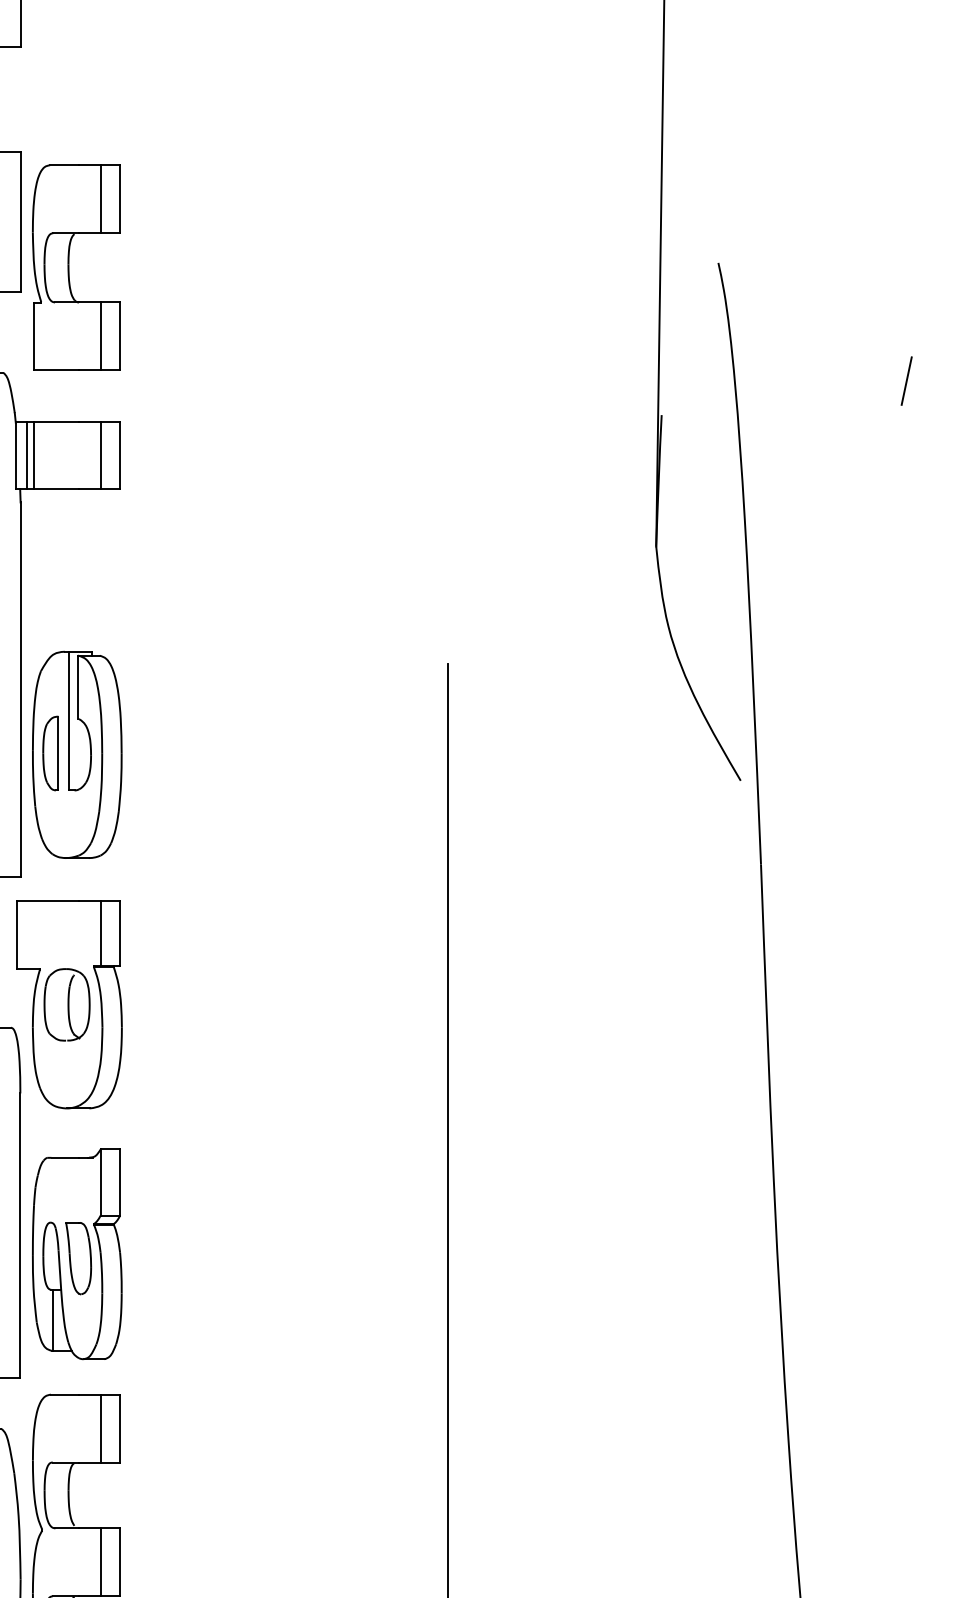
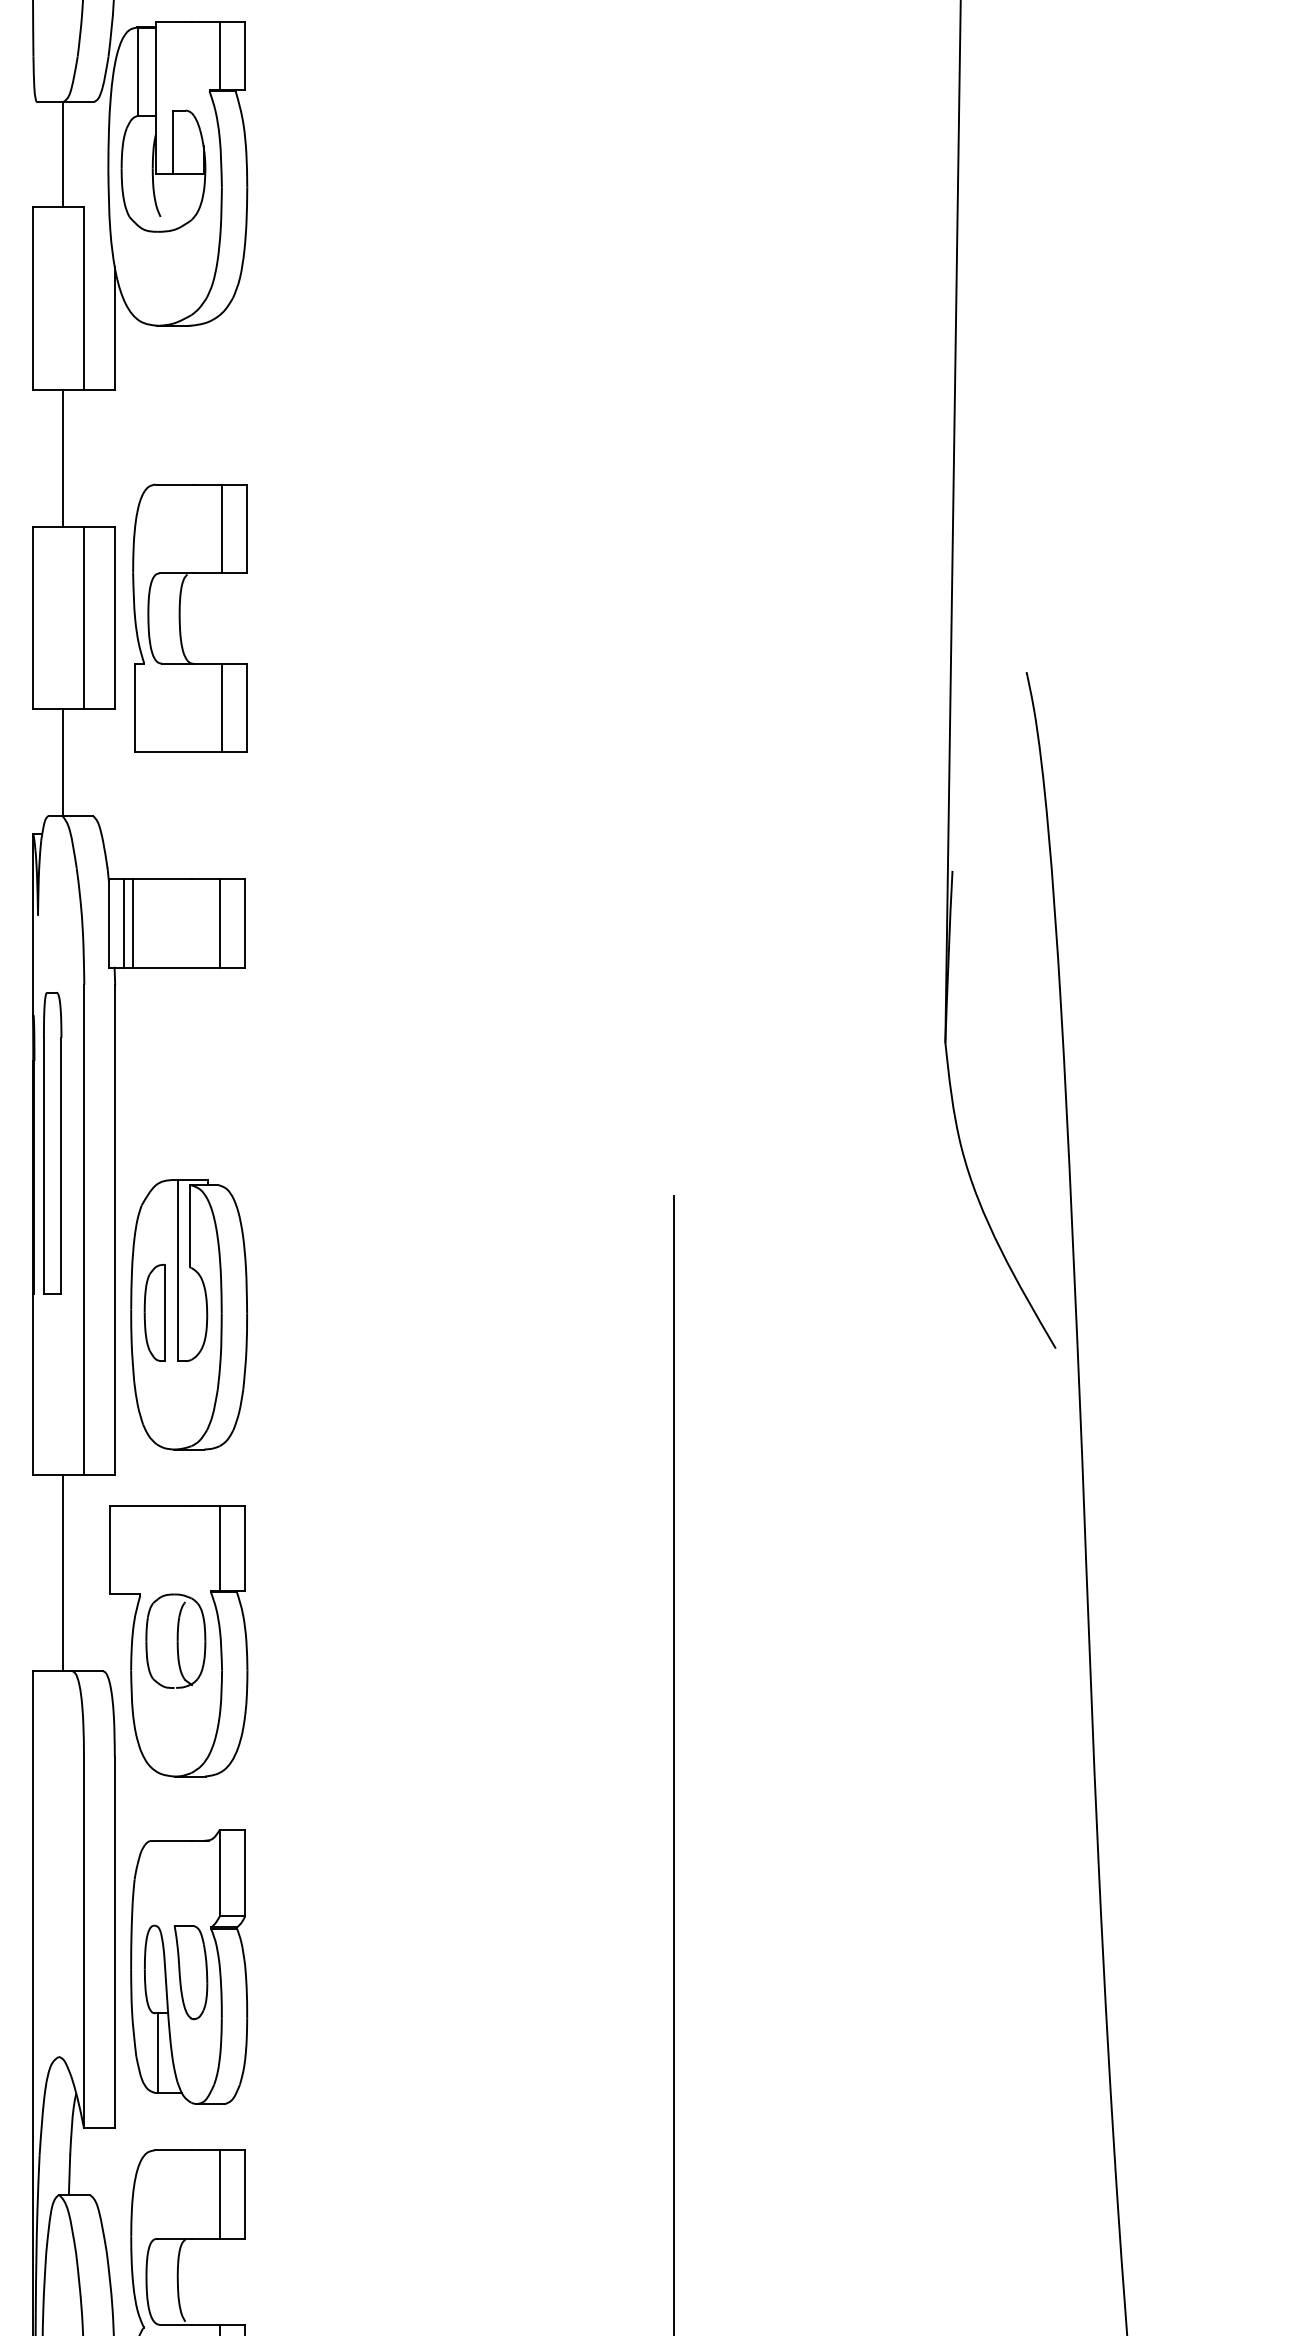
part: (69, 267) -> (180, 617), moved
line: (906, 381) -> (1272, 826), removed

